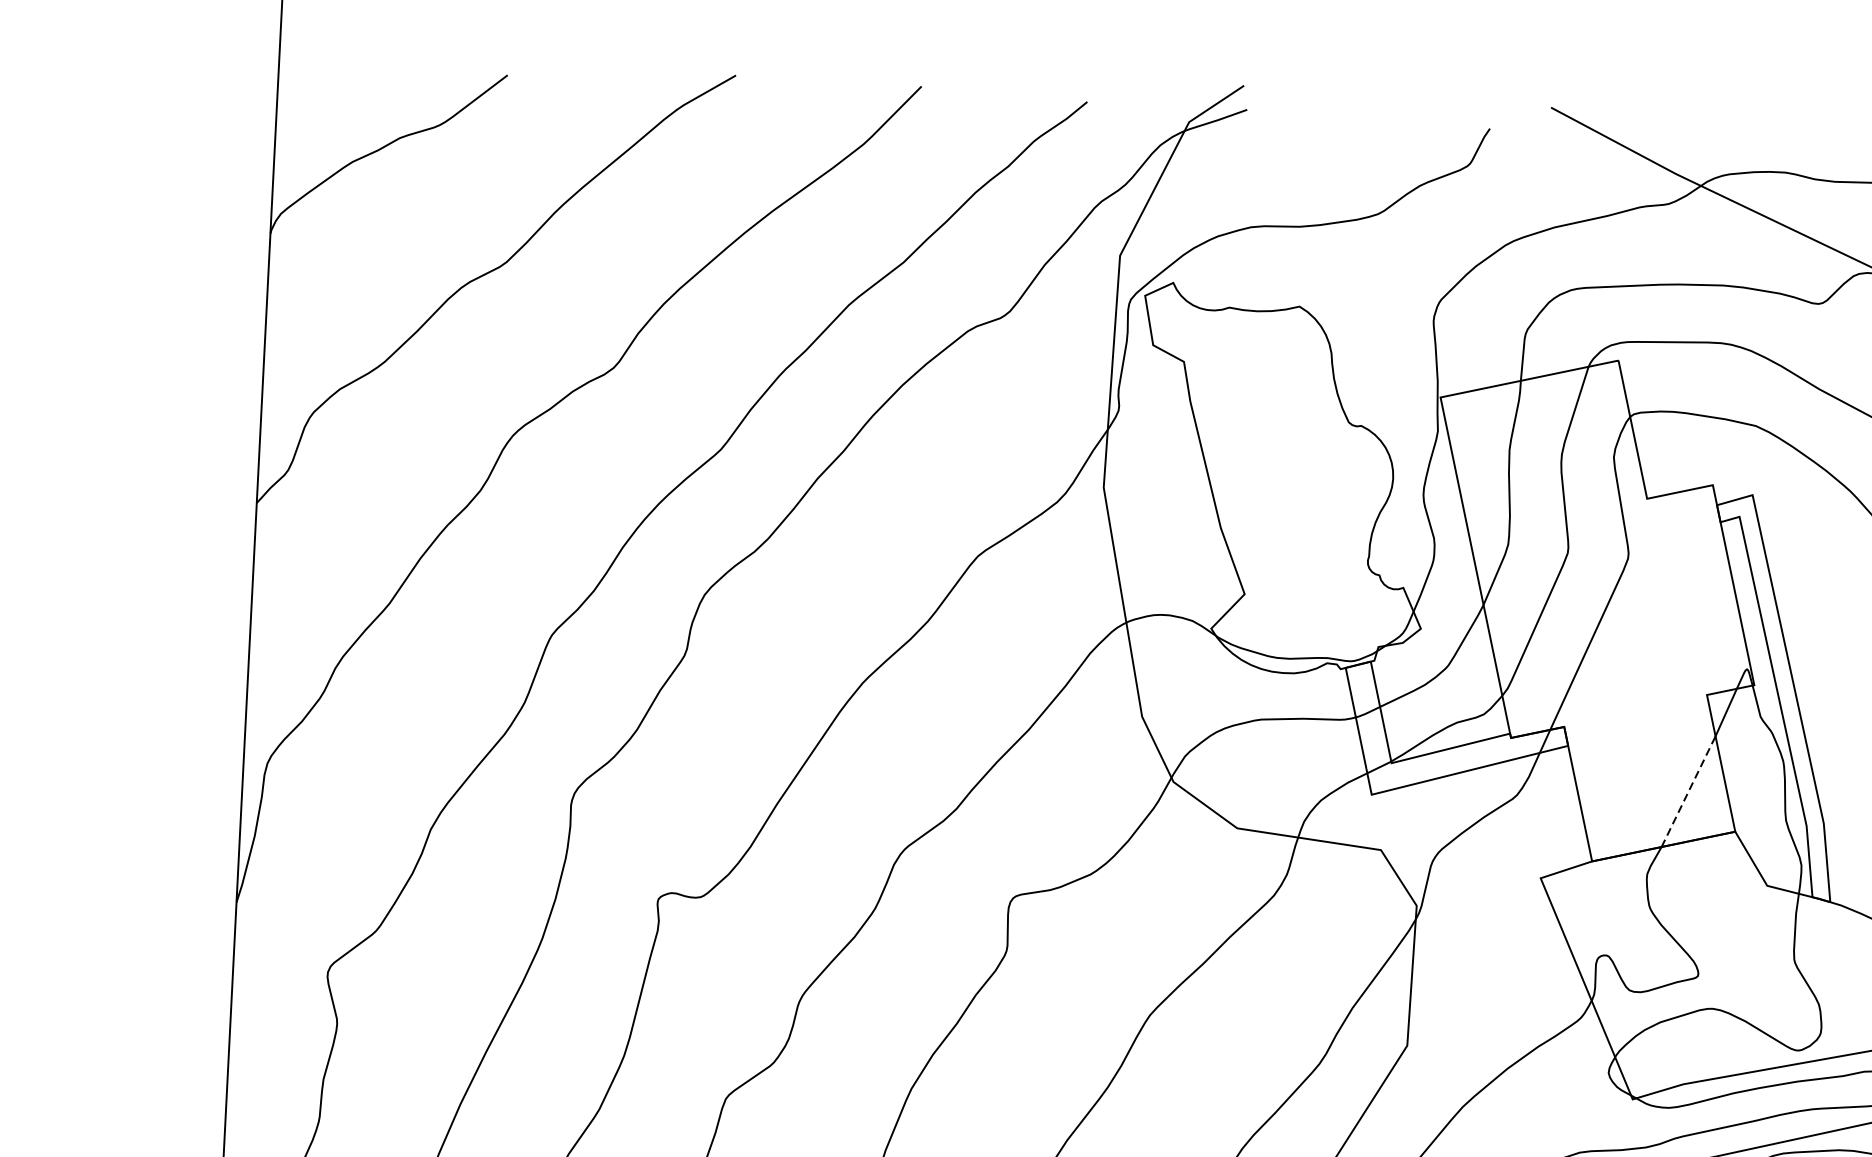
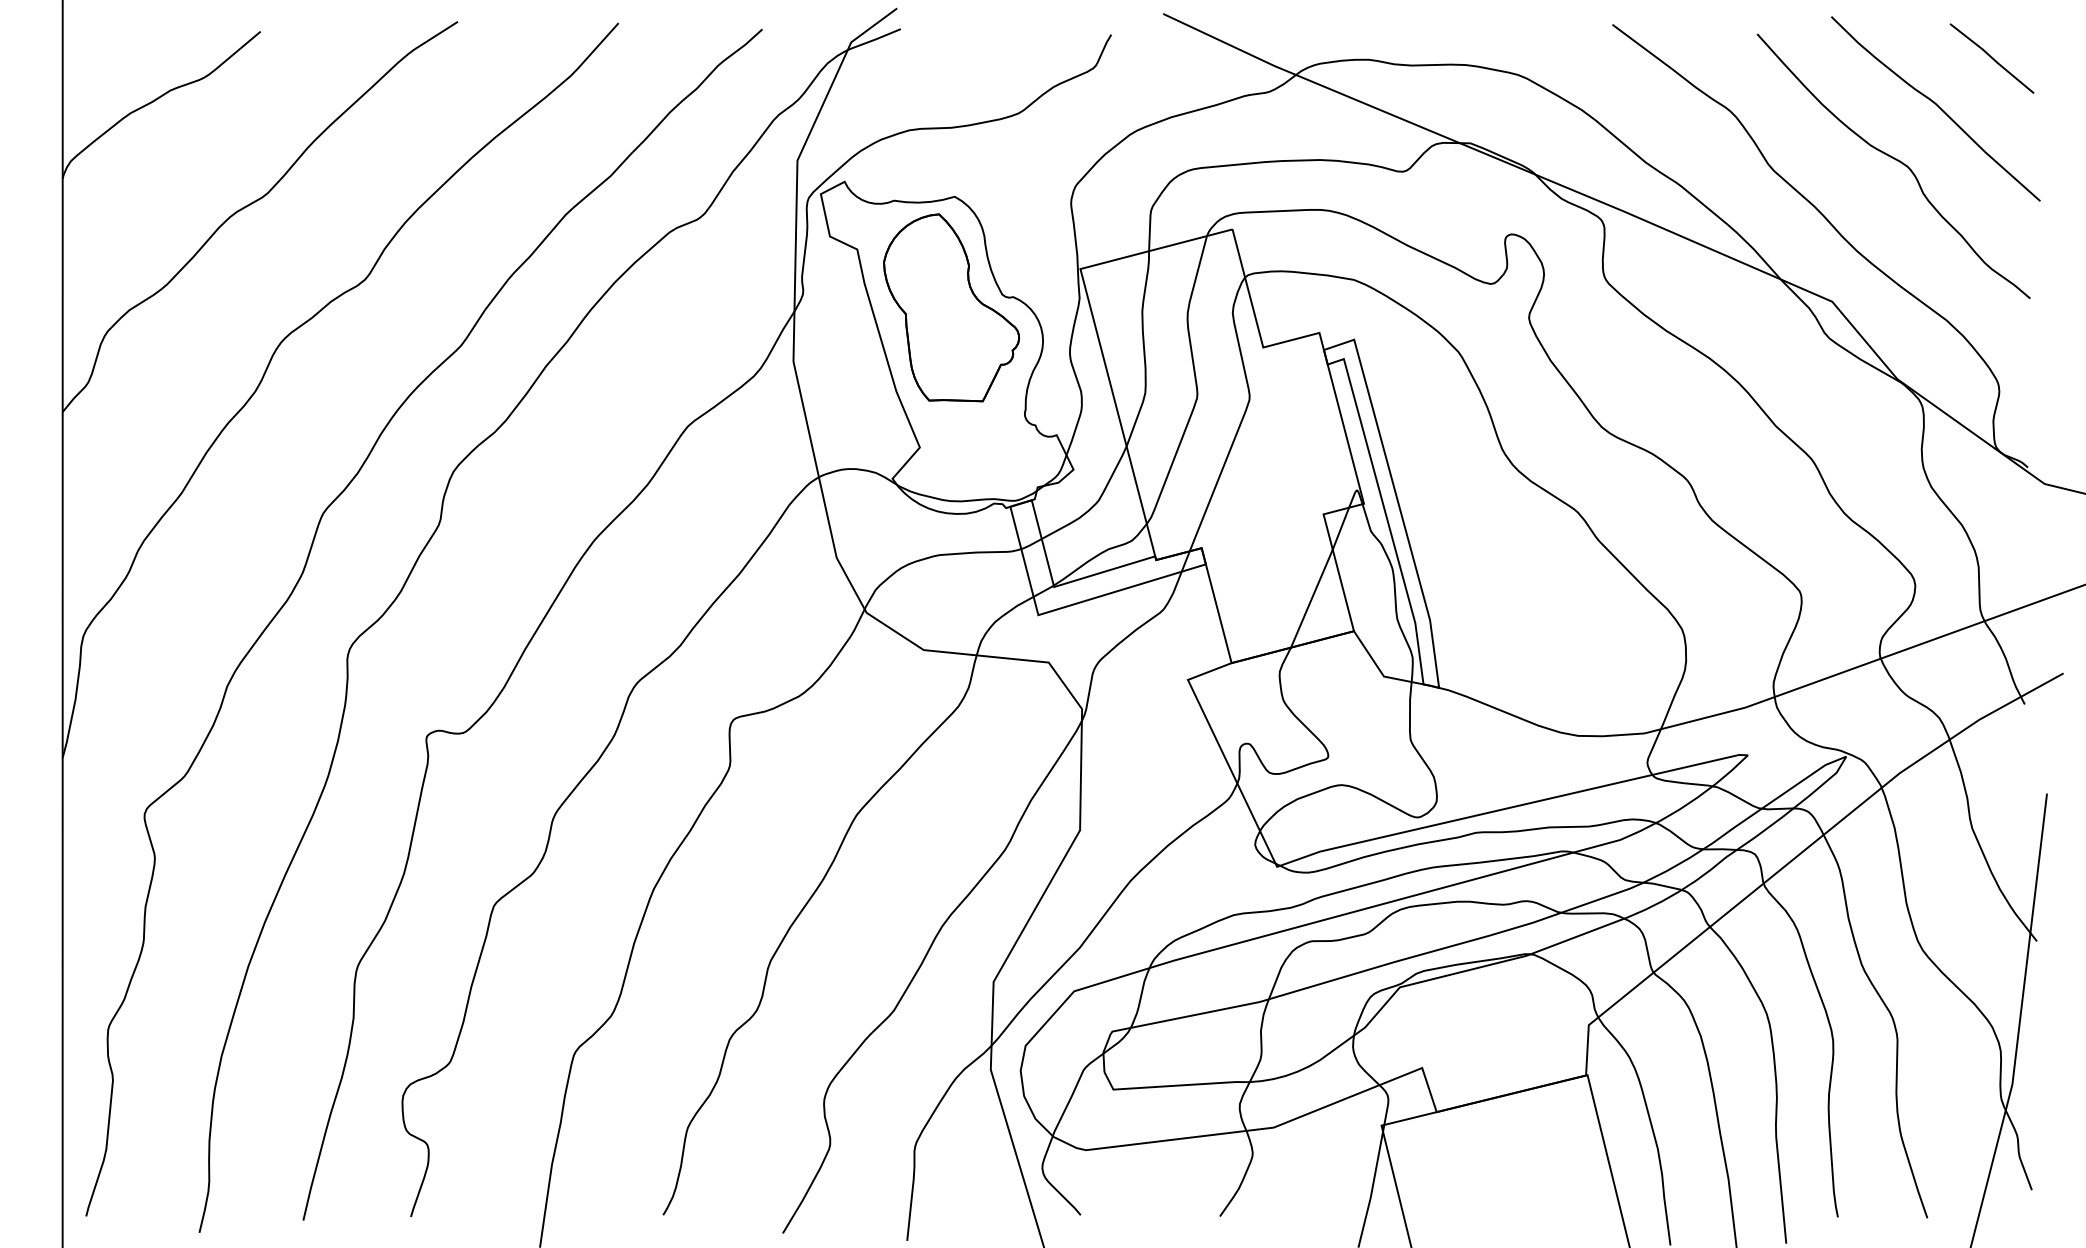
part: (1289, 434) -> (951, 307), added
line: (1689, 791) -> (1312, 598), dashed -> solid

